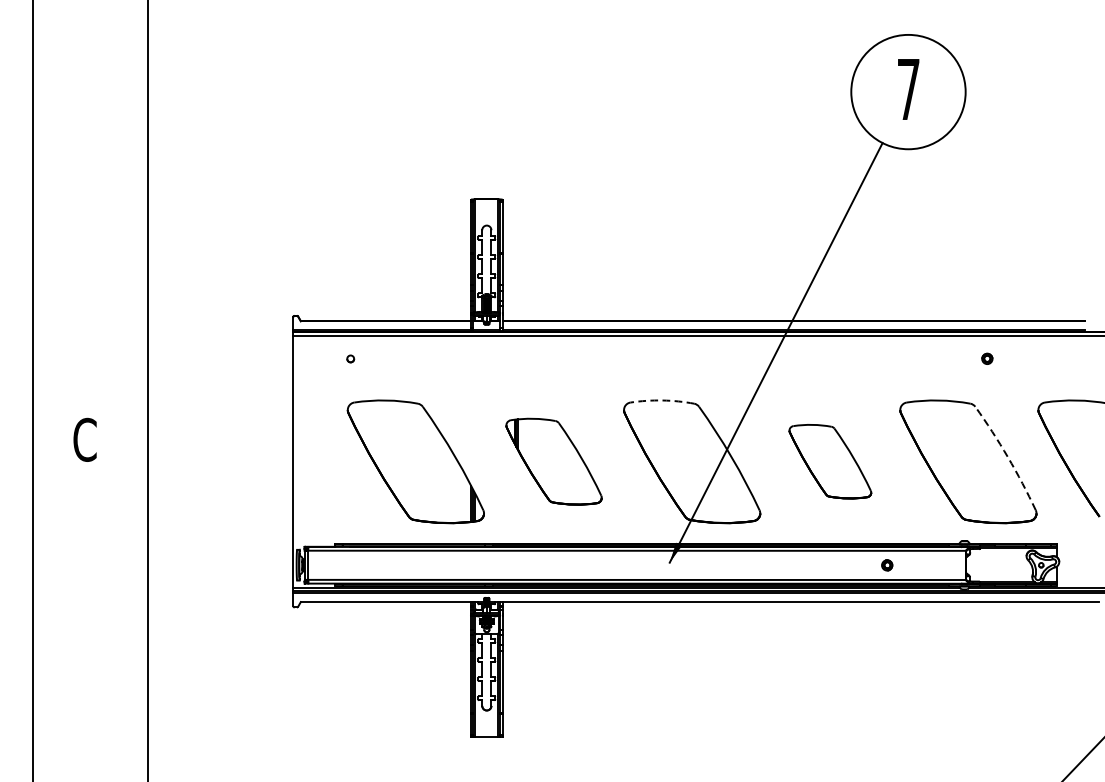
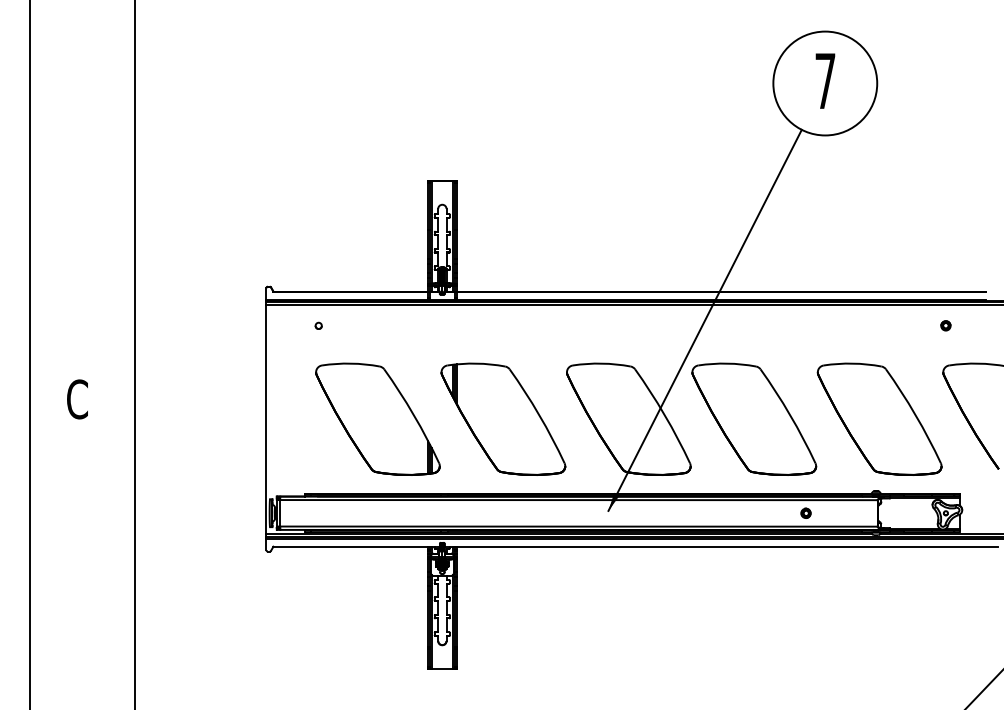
part: (986, 358) -> (945, 325), moved
arc: (662, 400) -> (601, 363), dashed -> solid
arc: (1007, 457) -> (915, 415), dashed -> solid
part: (554, 460) -> (503, 418), size x1.43
part: (830, 460) -> (754, 418), size x1.67

